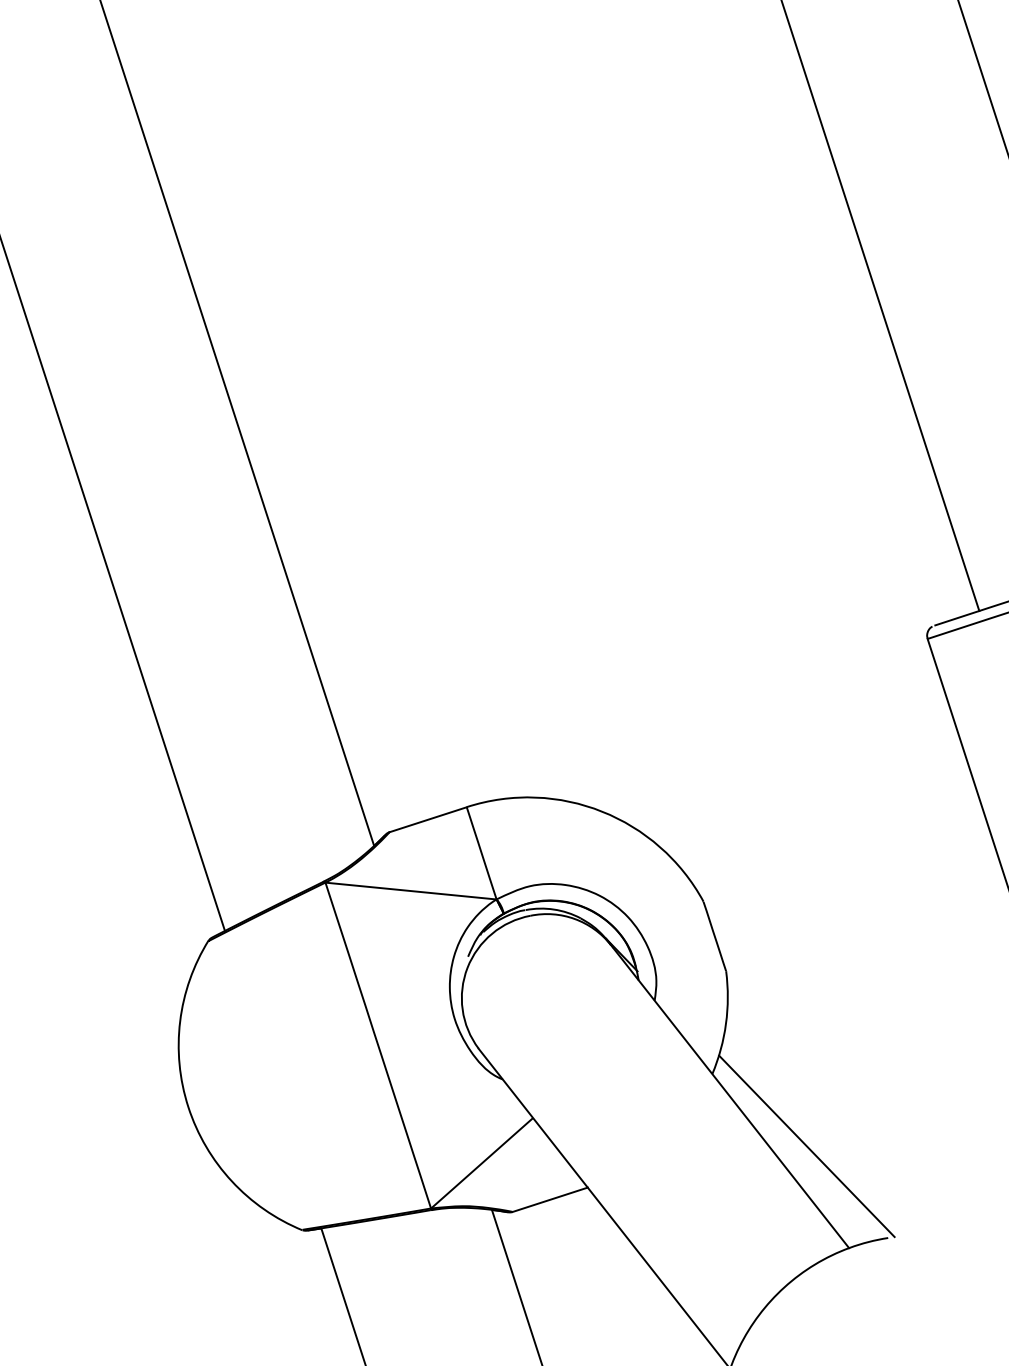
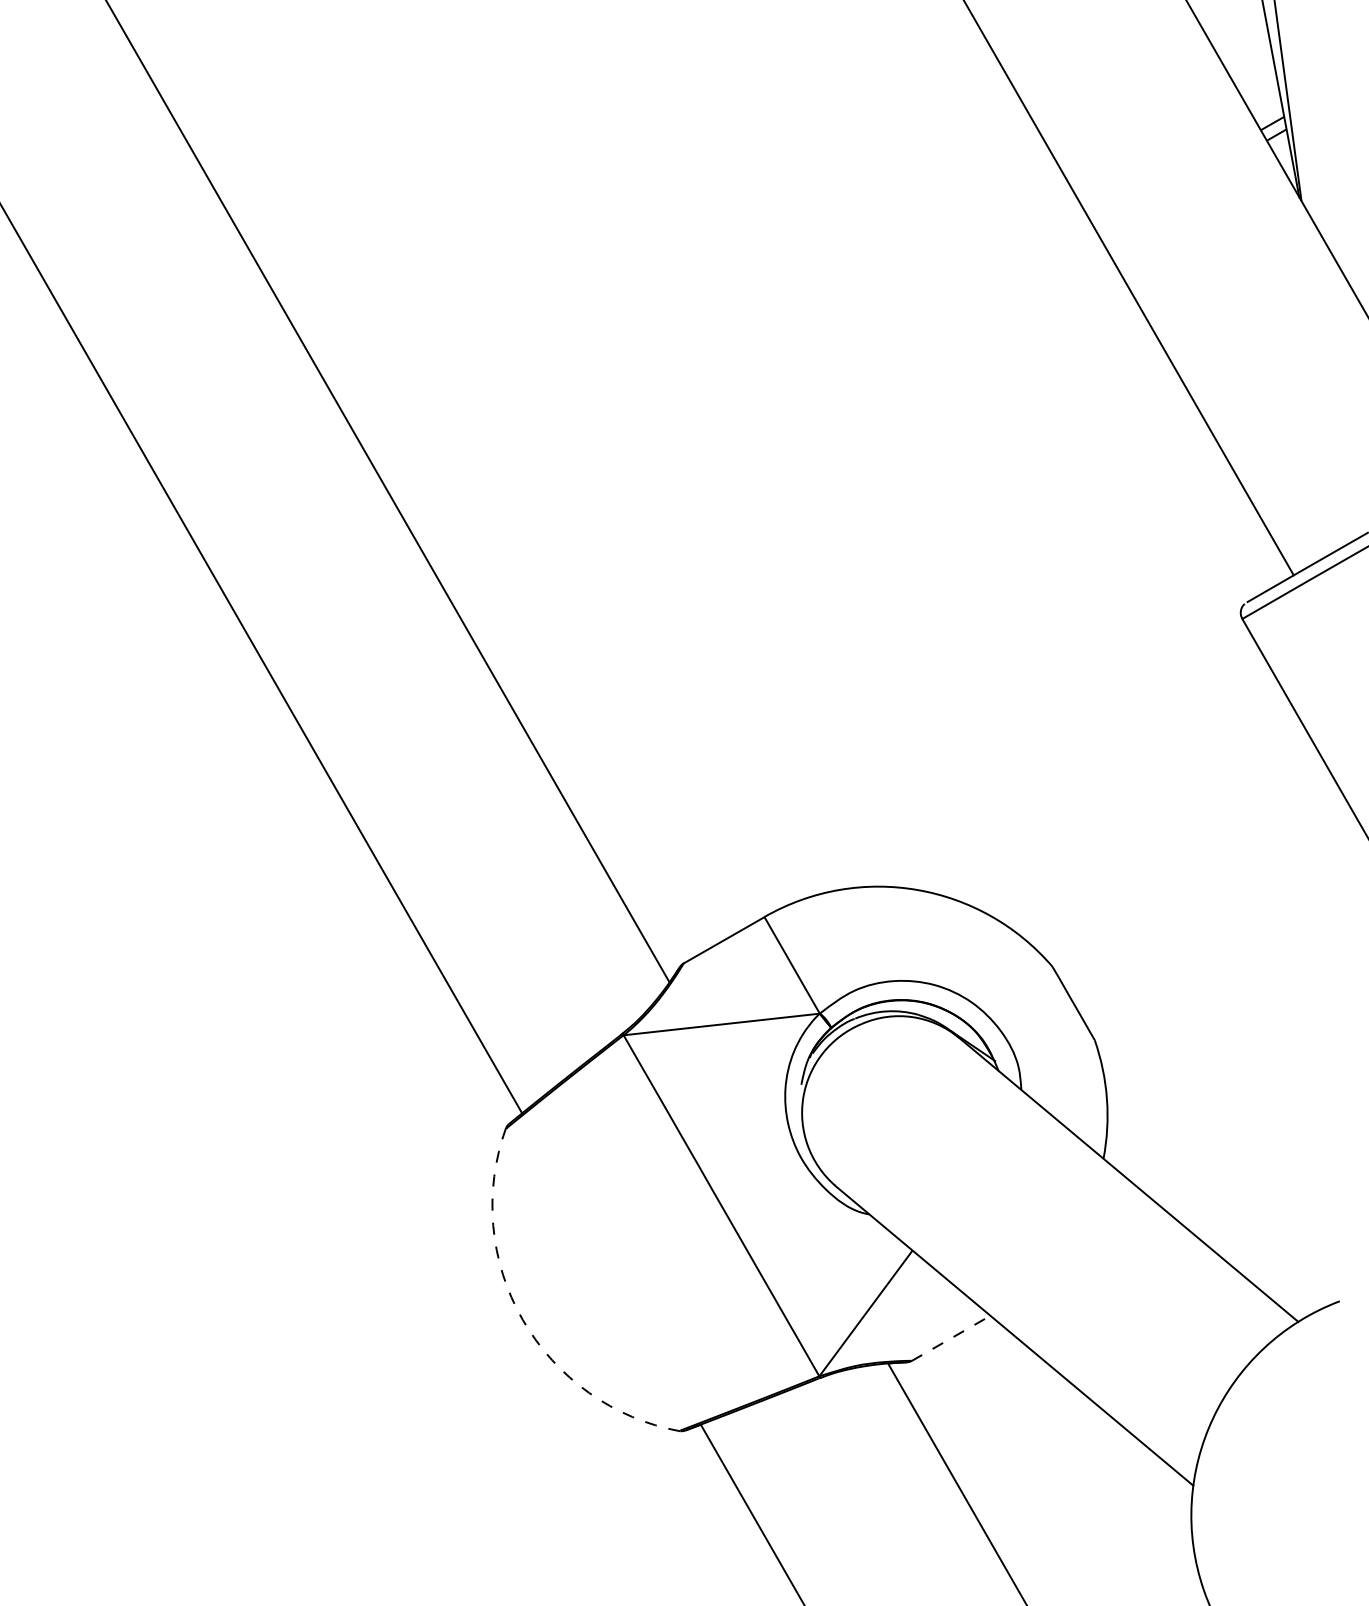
arc: (188, 1106) -> (522, 1319), solid -> dashed
line: (806, 1146) -> (1226, 1217), removed
line: (550, 1199) -> (951, 1338), solid -> dashed

